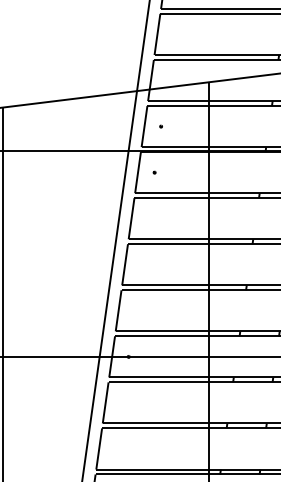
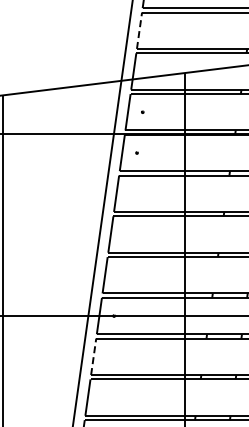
line: (157, 34) -> (139, 30), solid -> dashed
line: (105, 402) -> (93, 356), solid -> dashed

